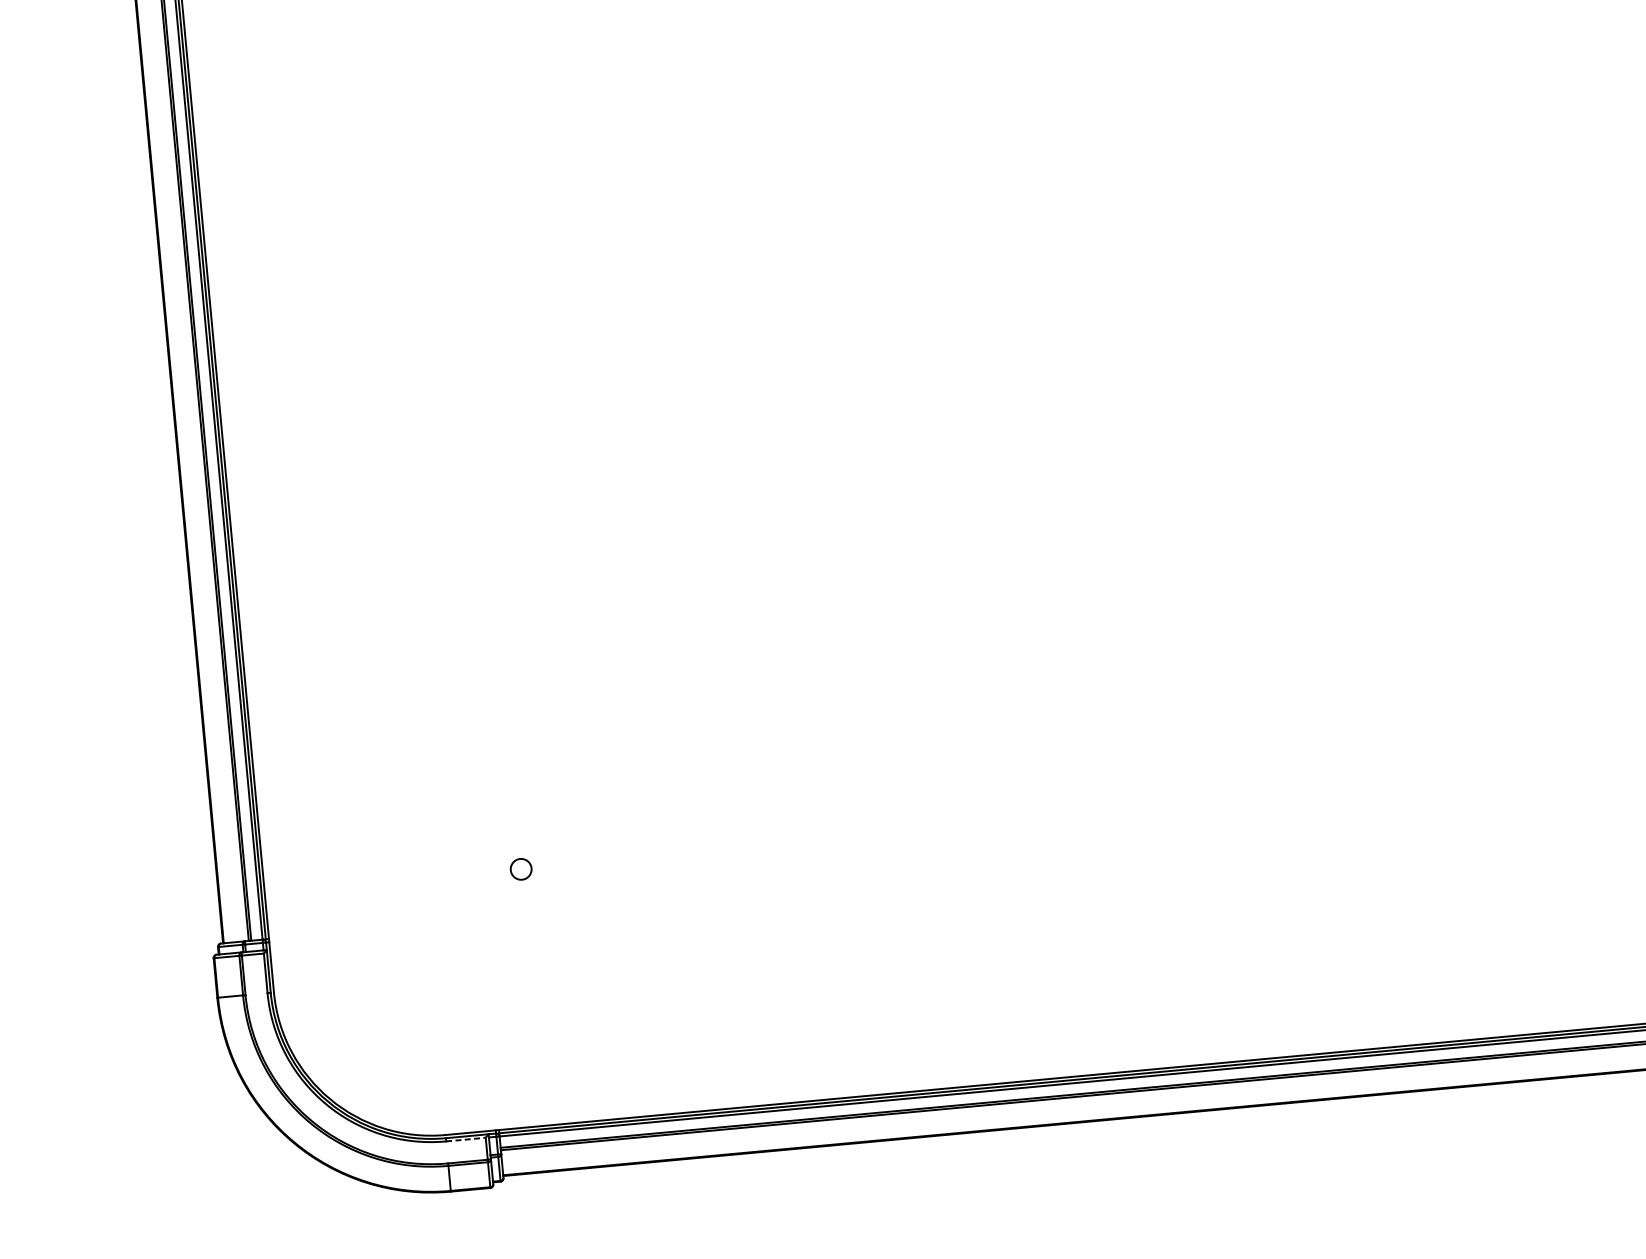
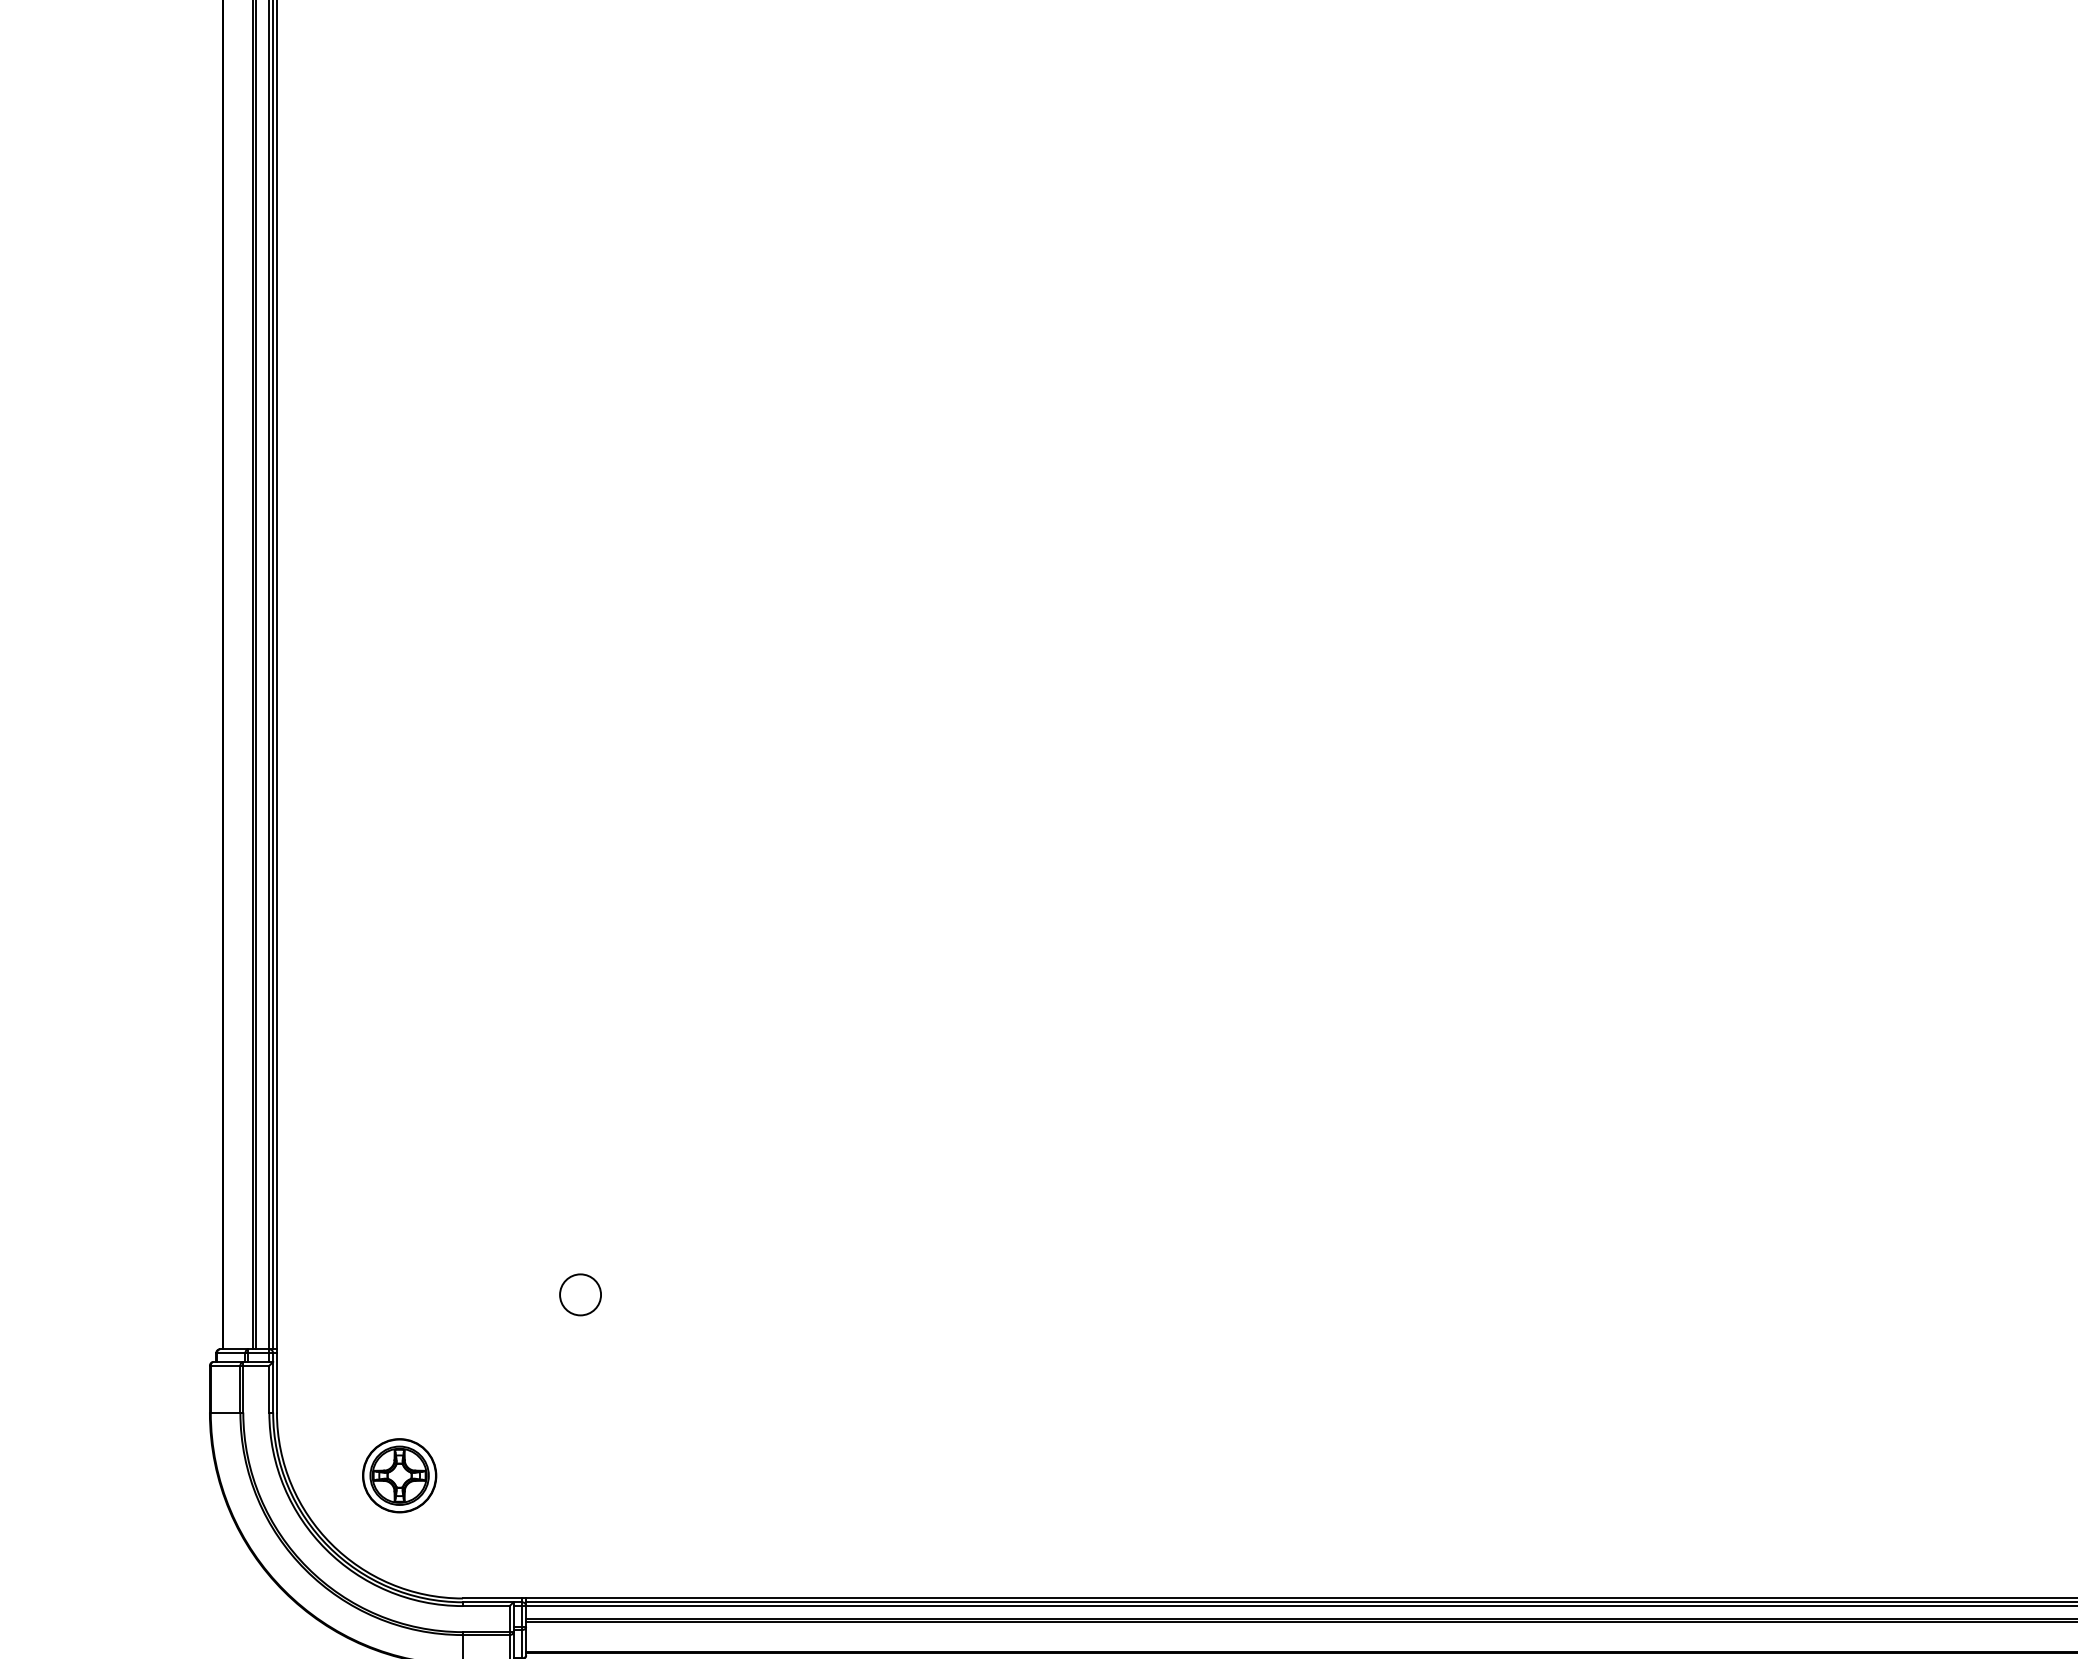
circle: (521, 869) -> (580, 1294), size x1.67
part: (382, 1036) -> (399, 1475), added
line: (466, 1139) -> (486, 1606), dashed -> solid

